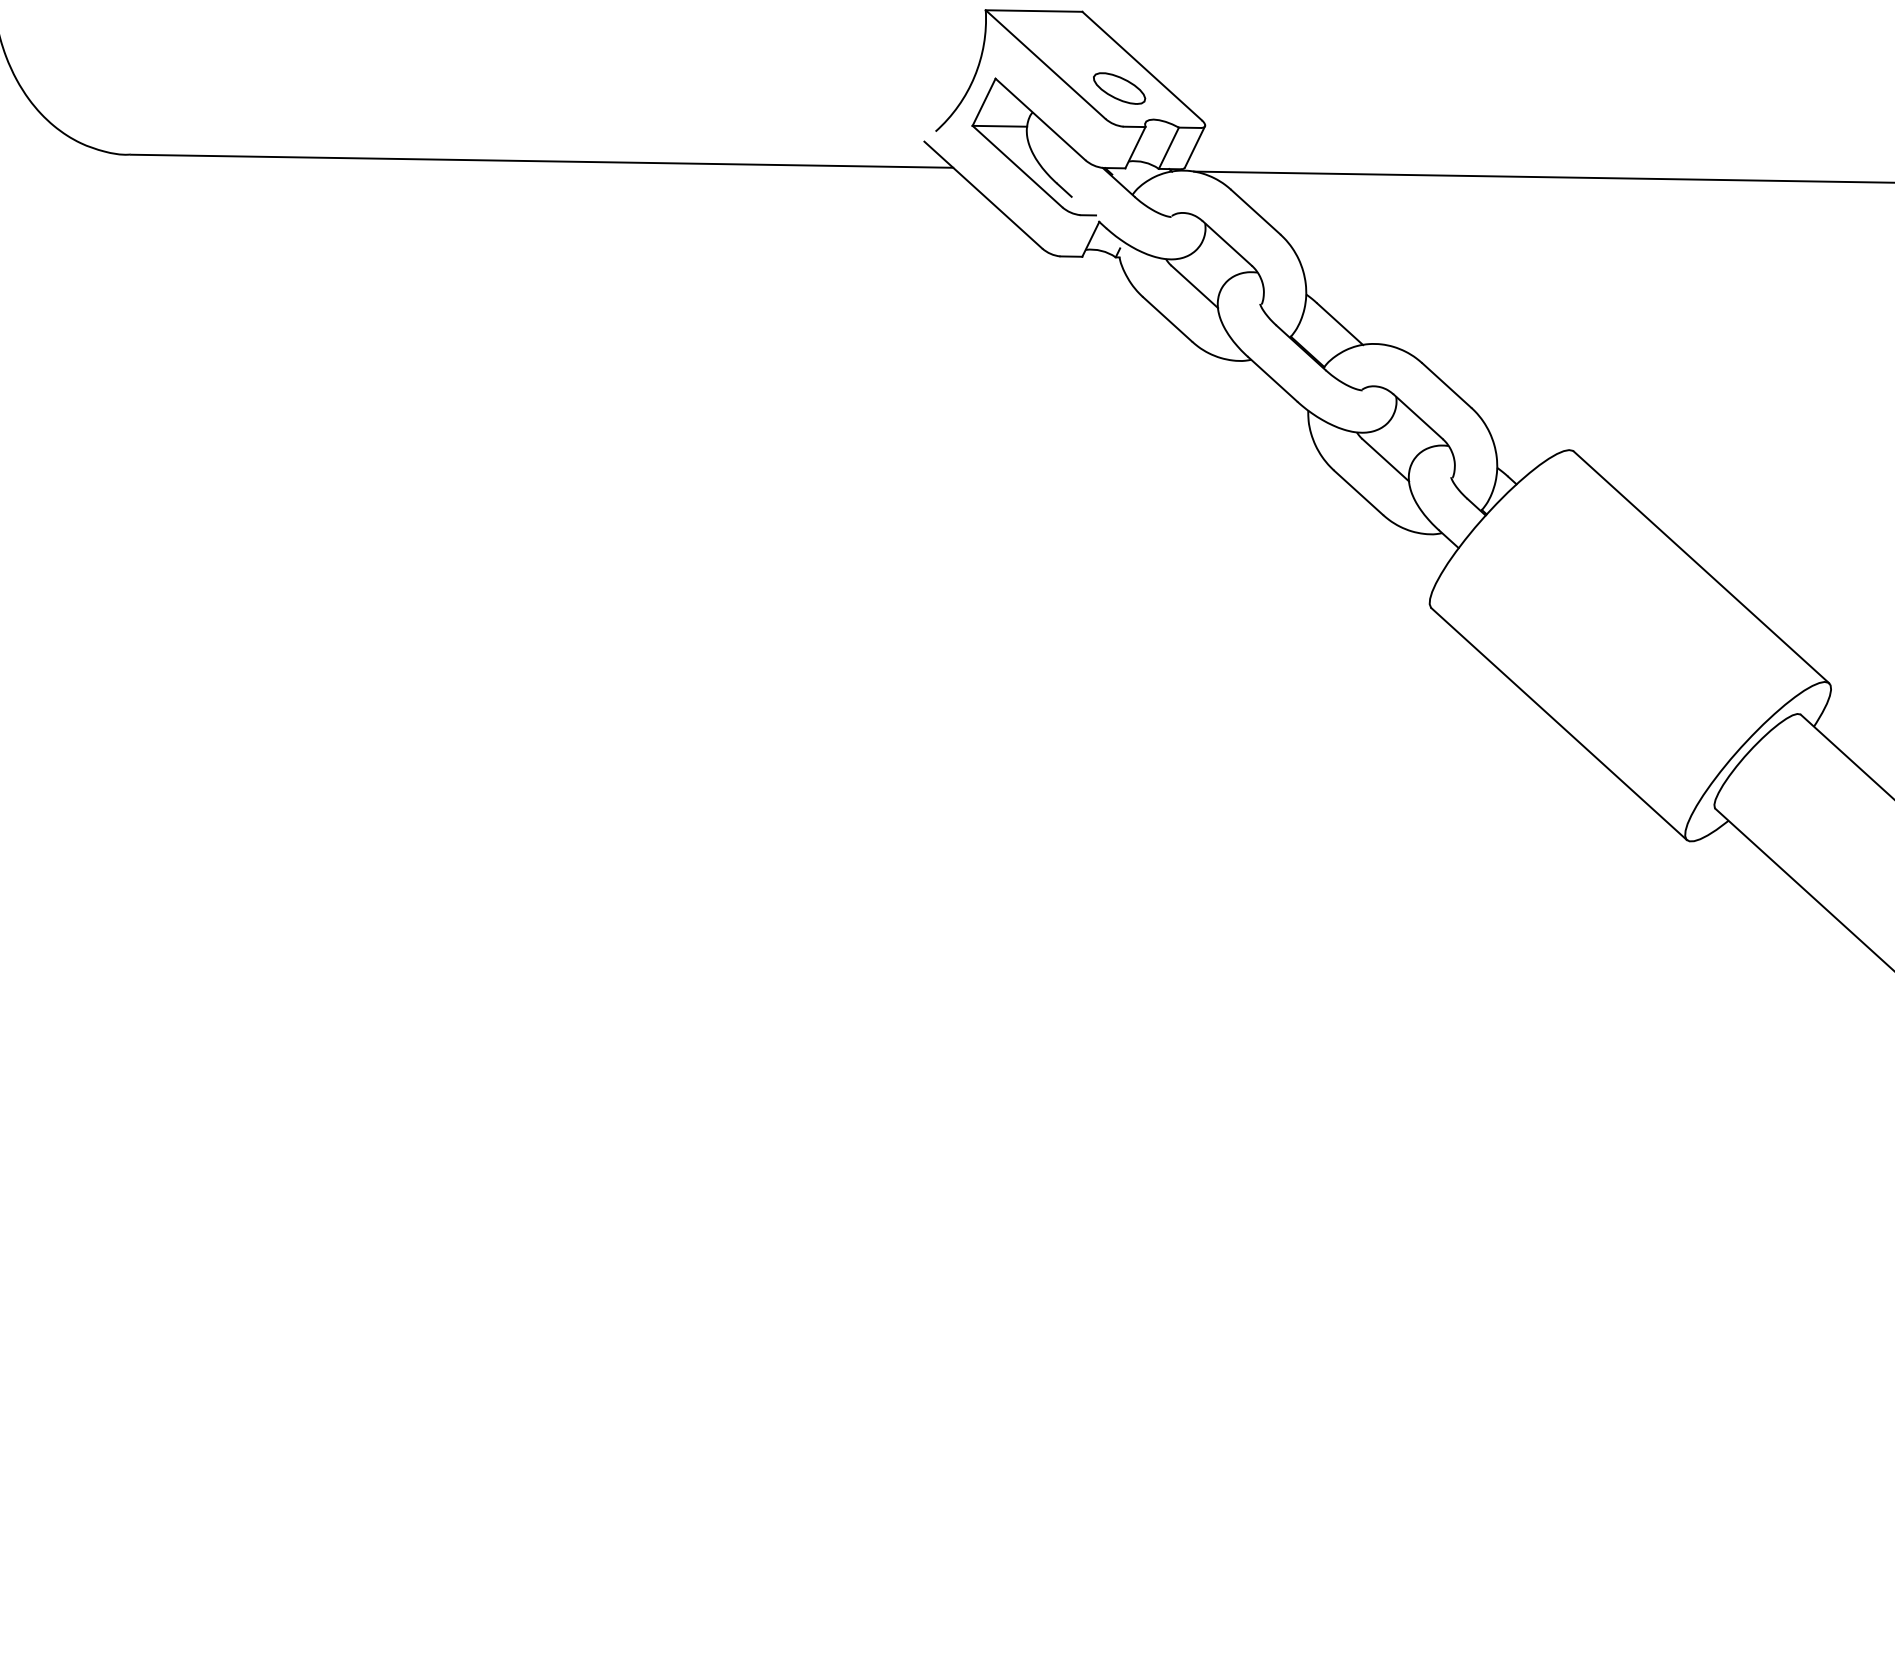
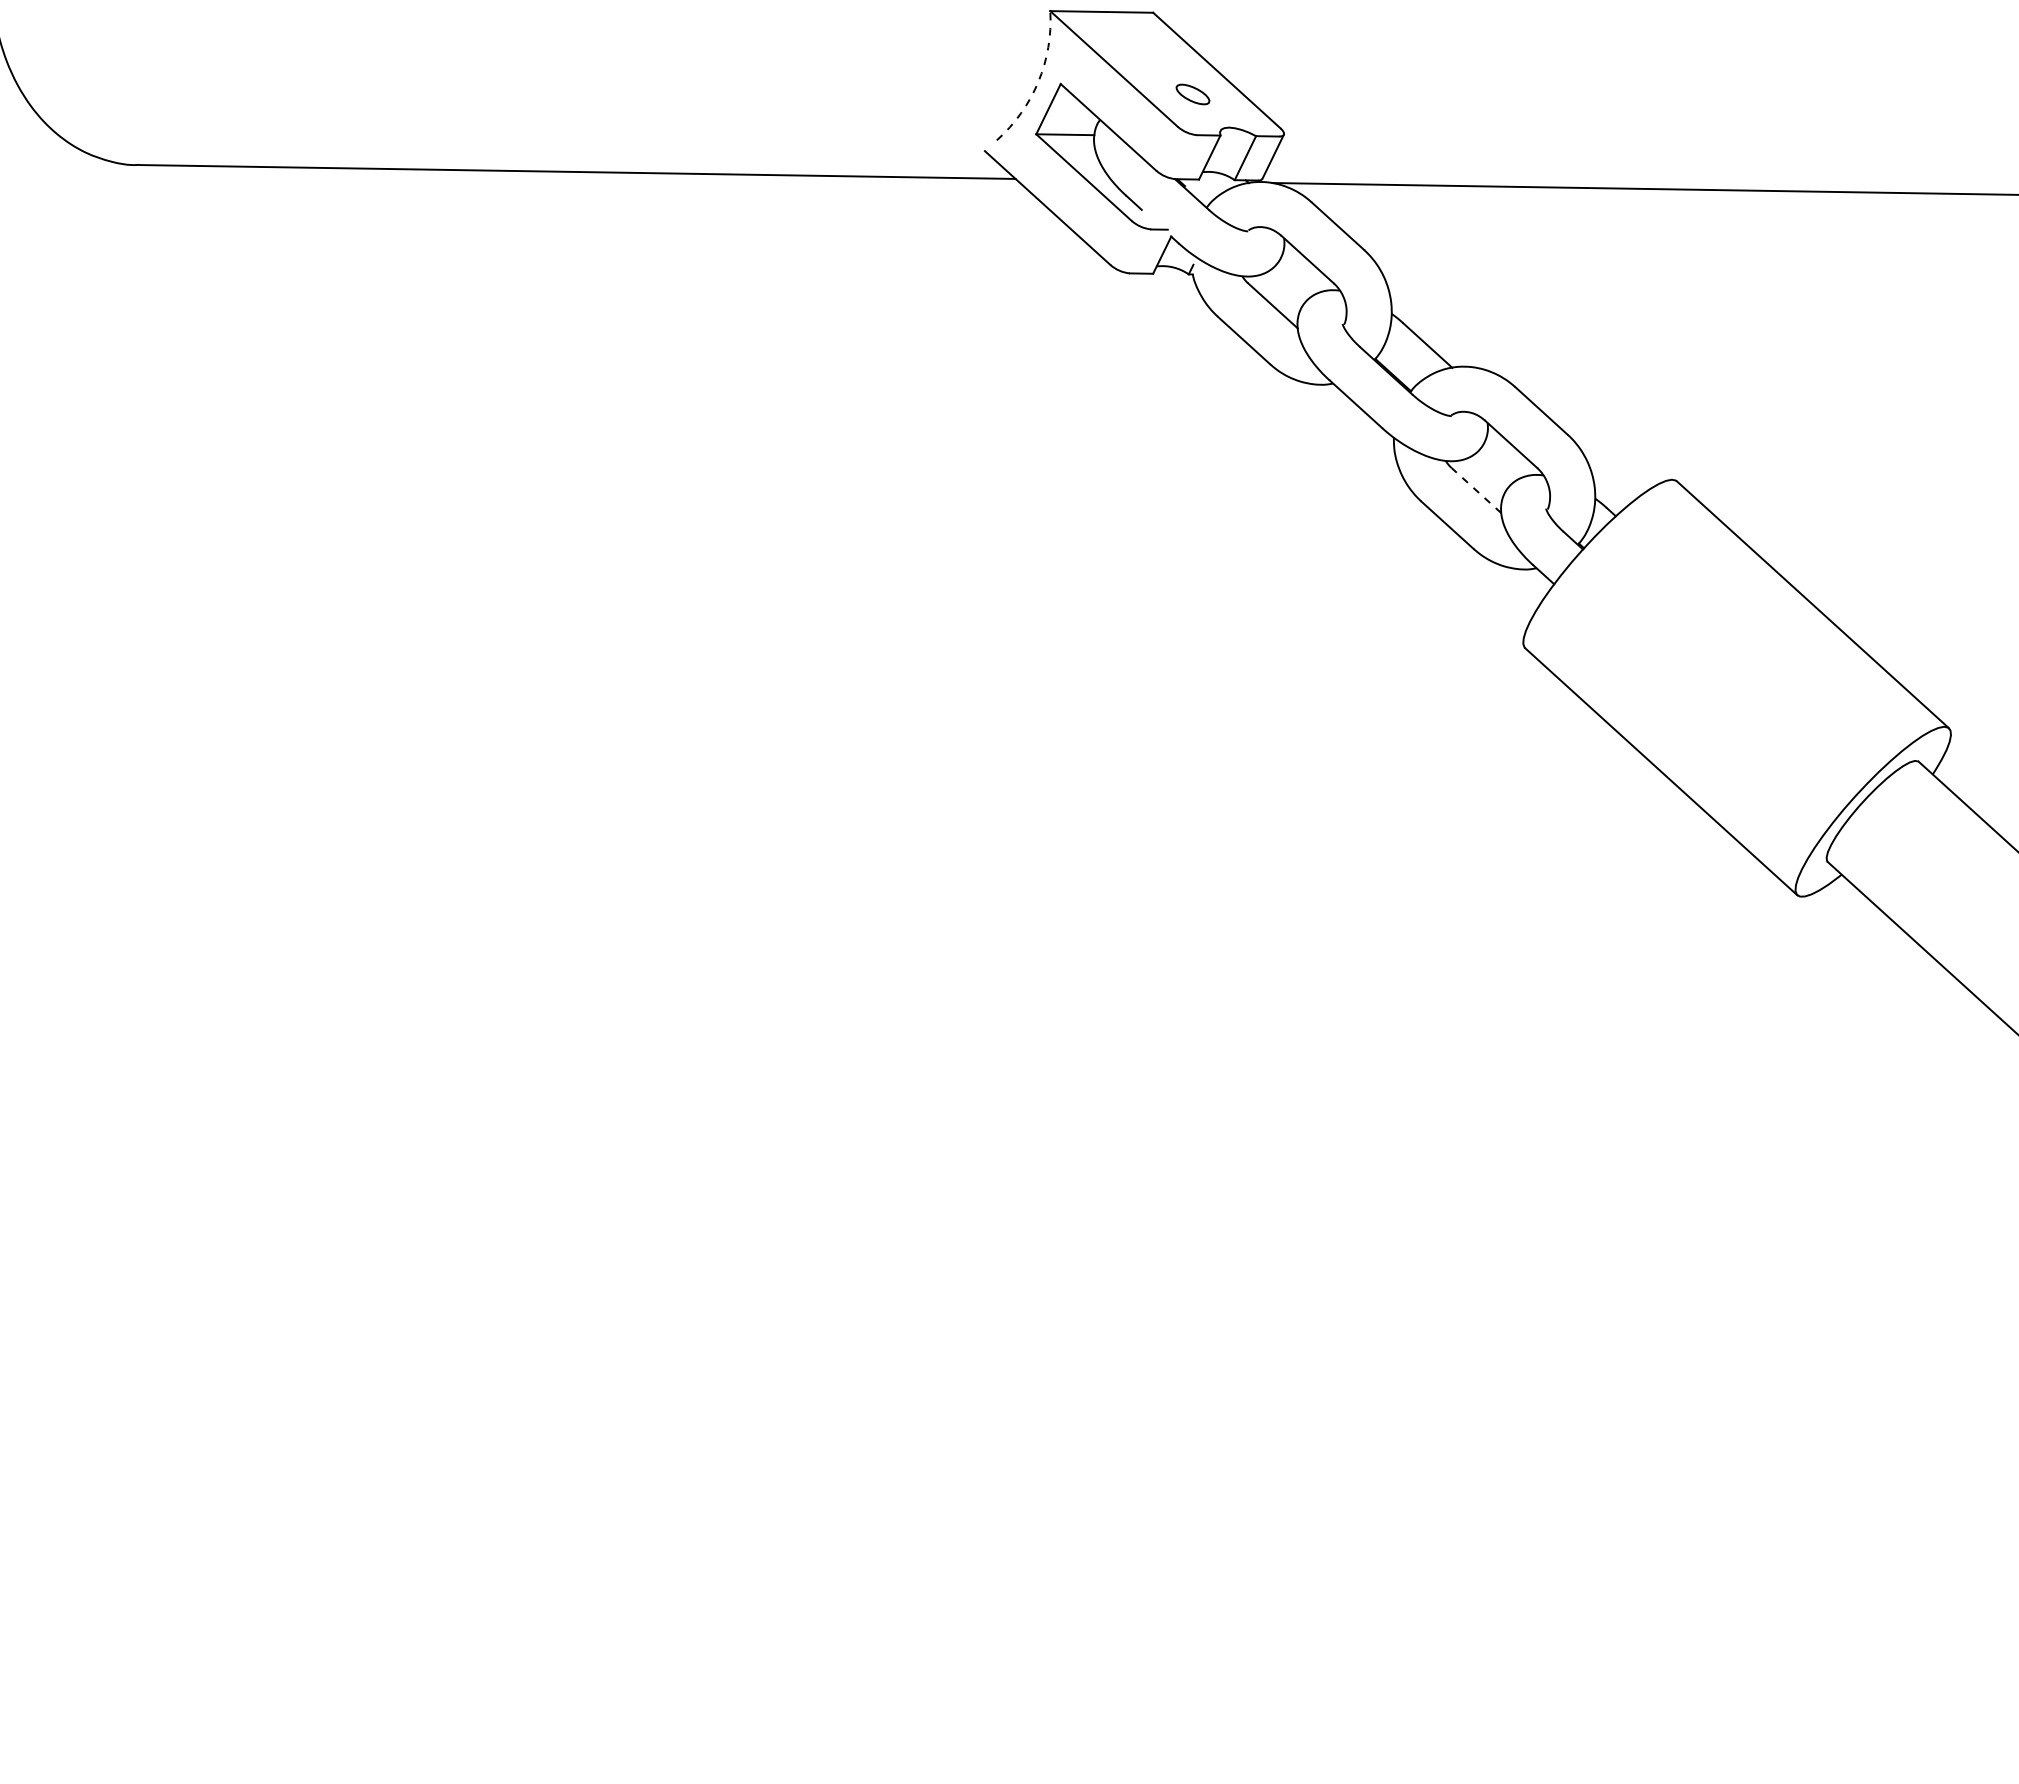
arc: (974, 76) -> (1038, 81), solid -> dashed
part: (1119, 88) -> (1192, 94), size x0.6
line: (1385, 459) -> (1476, 489), solid -> dashed

